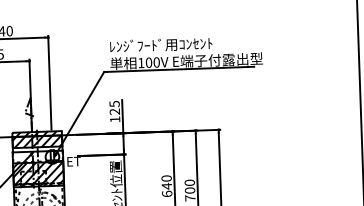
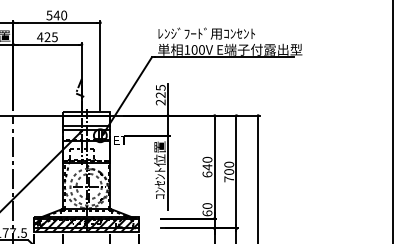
text: (114, 119) -> (160, 102), 125 -> 225
hatch: (37, 139) -> (86, 118), removed
hatch: (38, 174) -> (86, 151), removed

